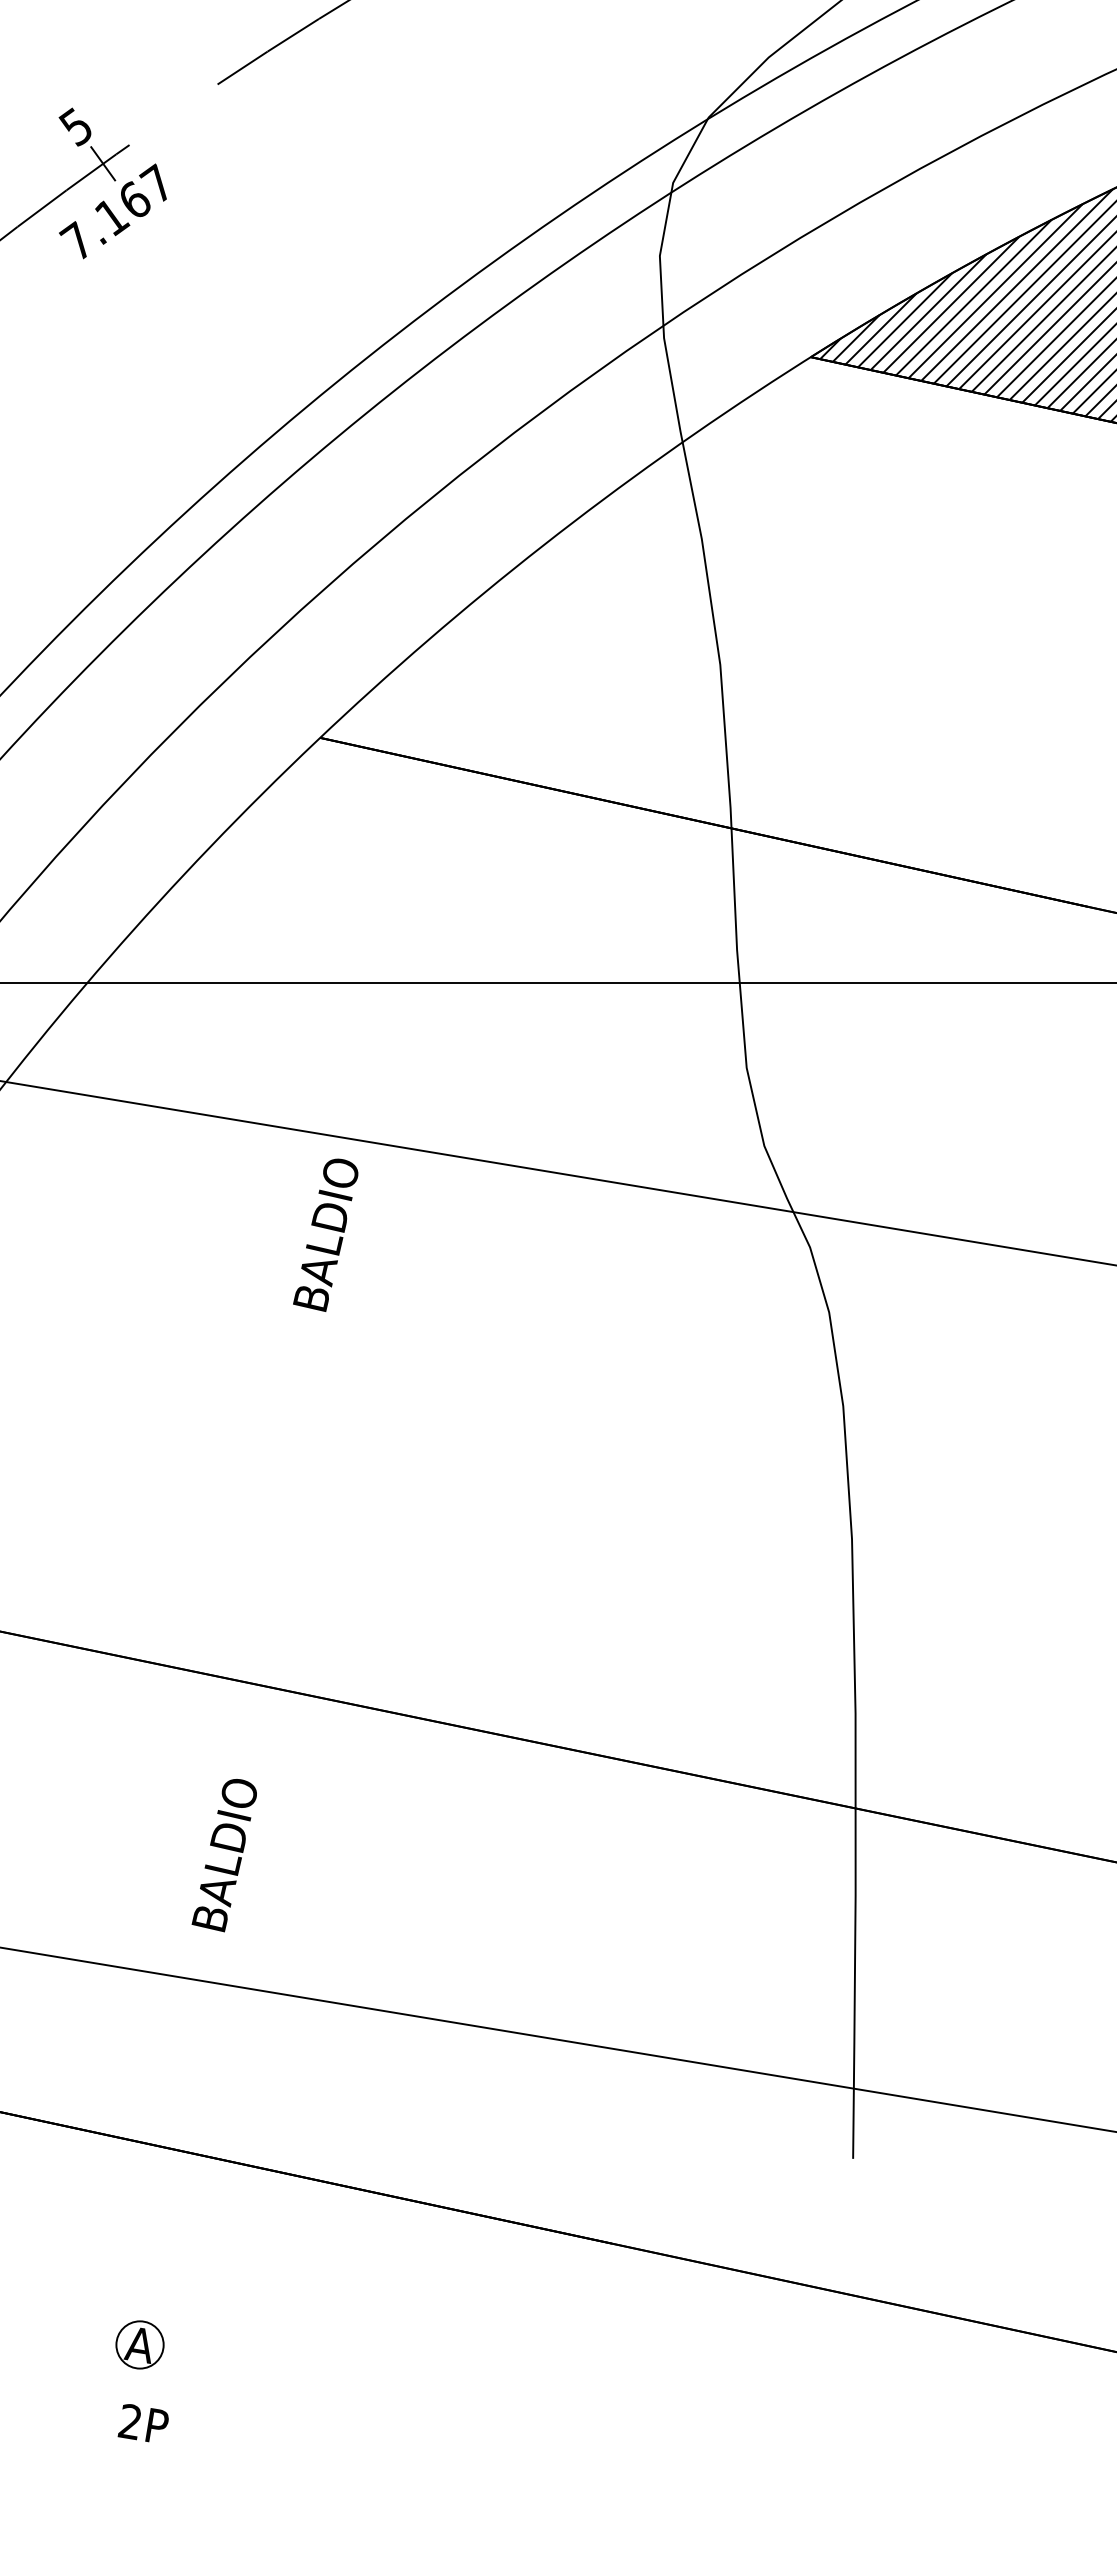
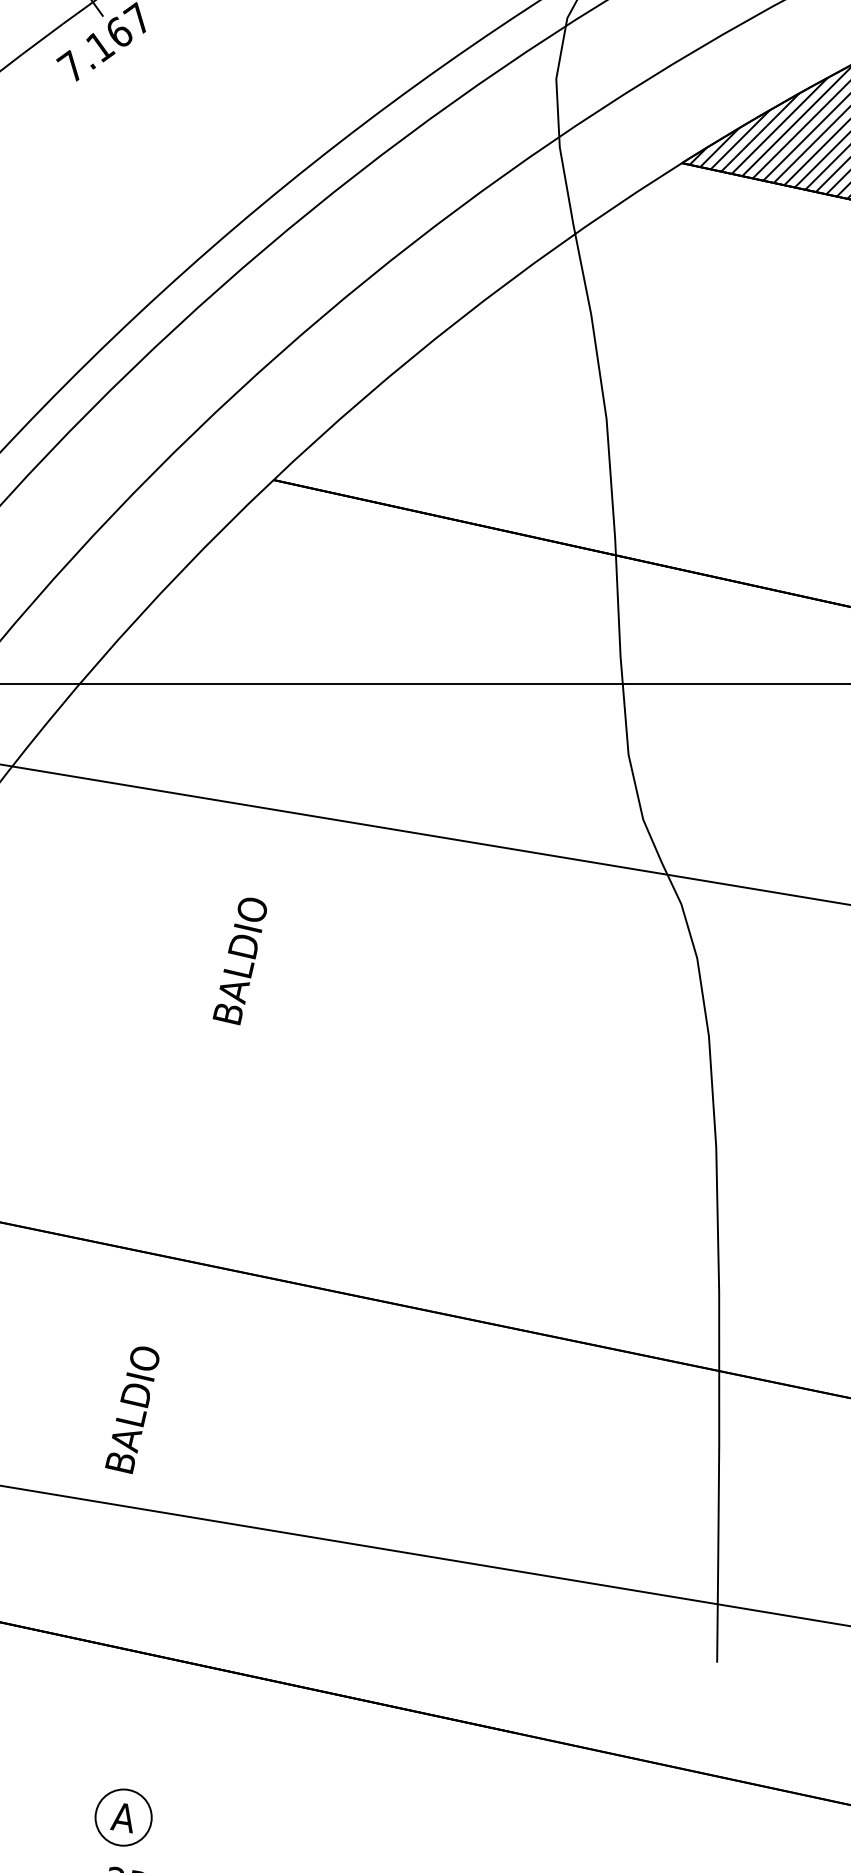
text: (325, 1234) -> (239, 960), moved
text: (223, 1855) -> (131, 1410), moved
circle: (139, 2344) -> (123, 1817), size x1.43

